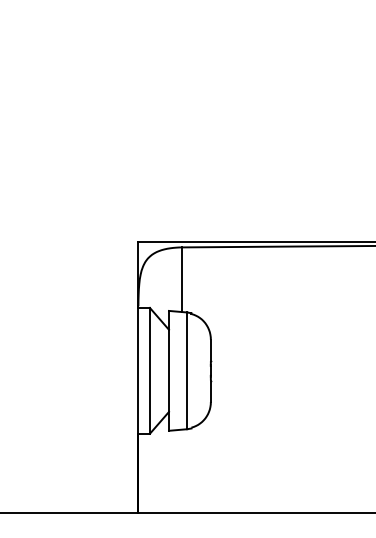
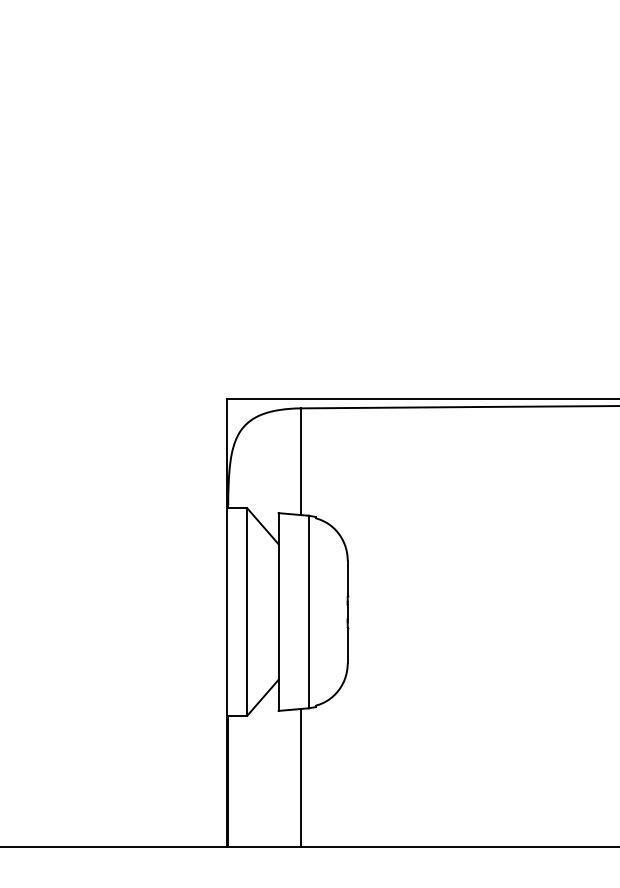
line: (182, 471) -> (300, 778), added

